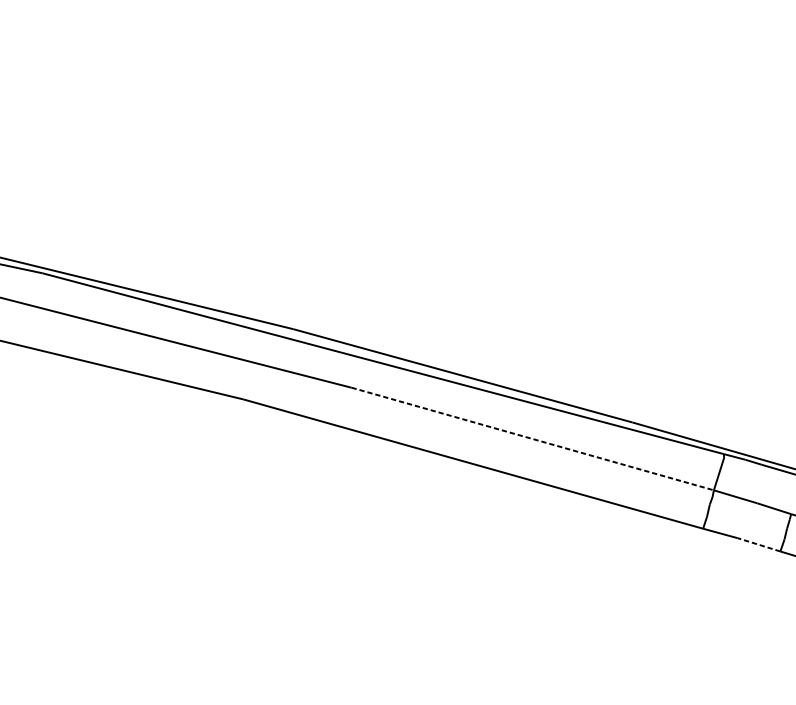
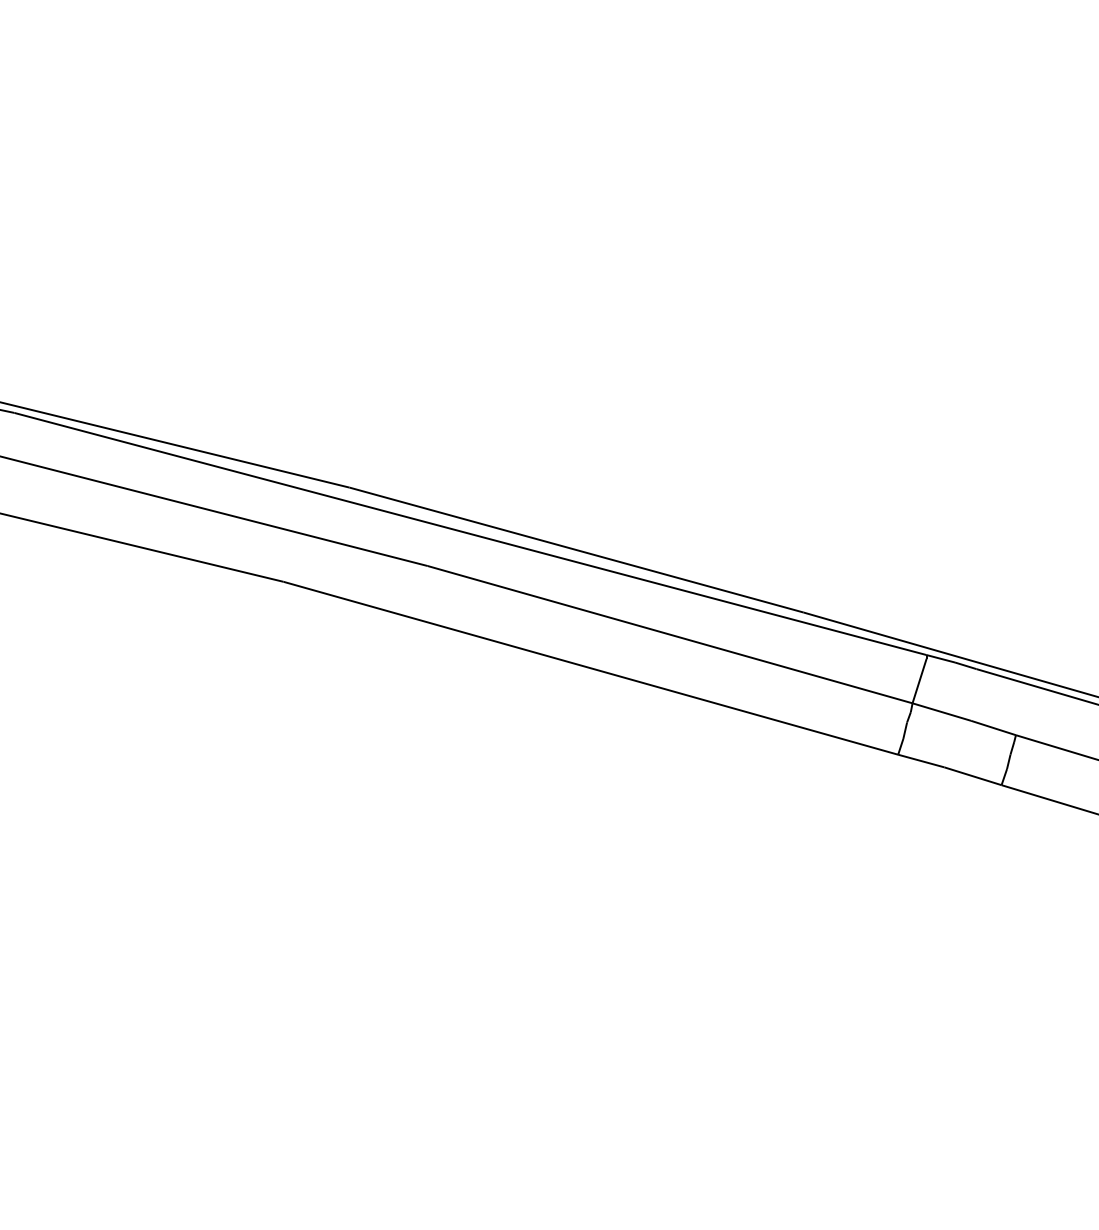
line: (532, 438) -> (670, 634), dashed -> solid
line: (759, 545) -> (973, 776), dashed -> solid

